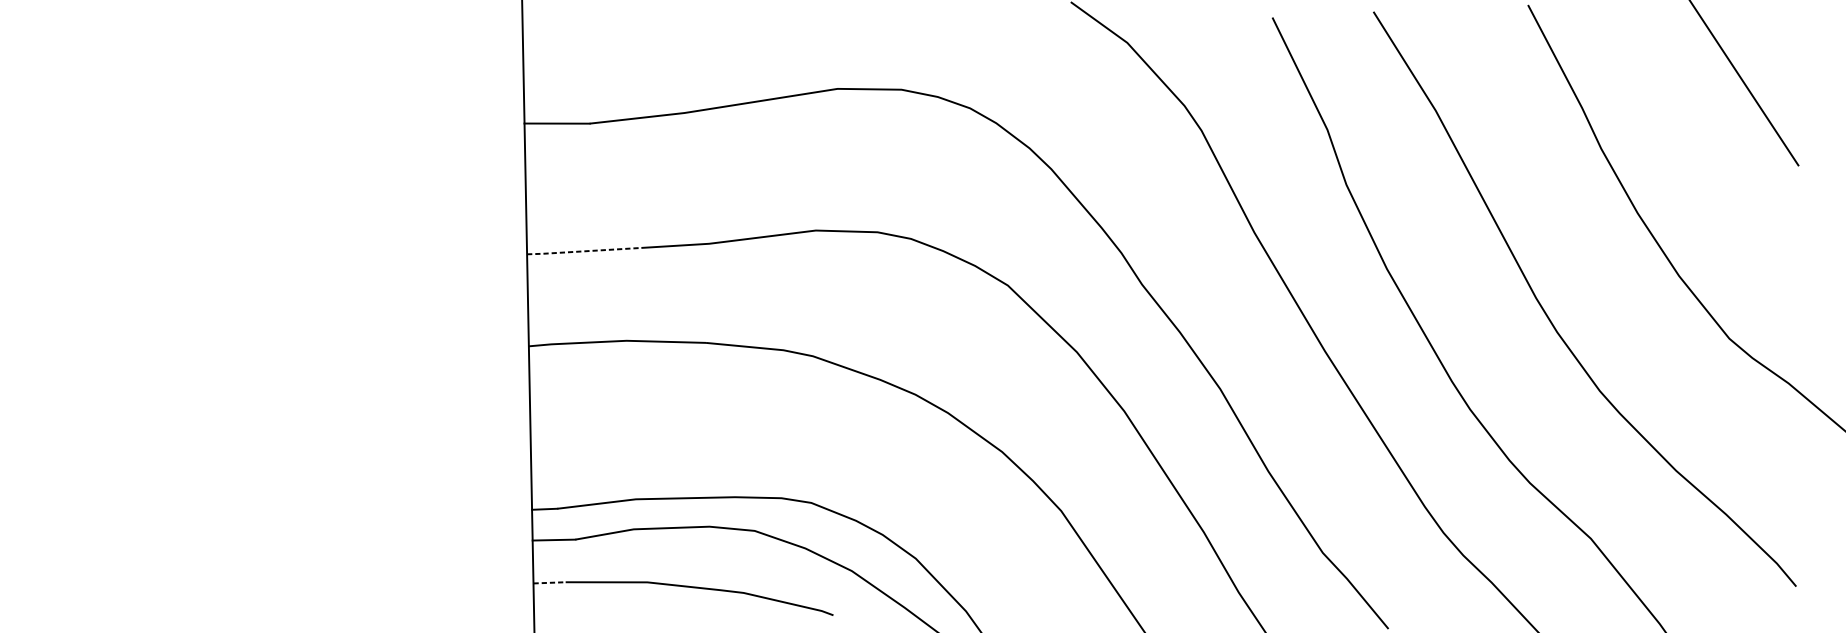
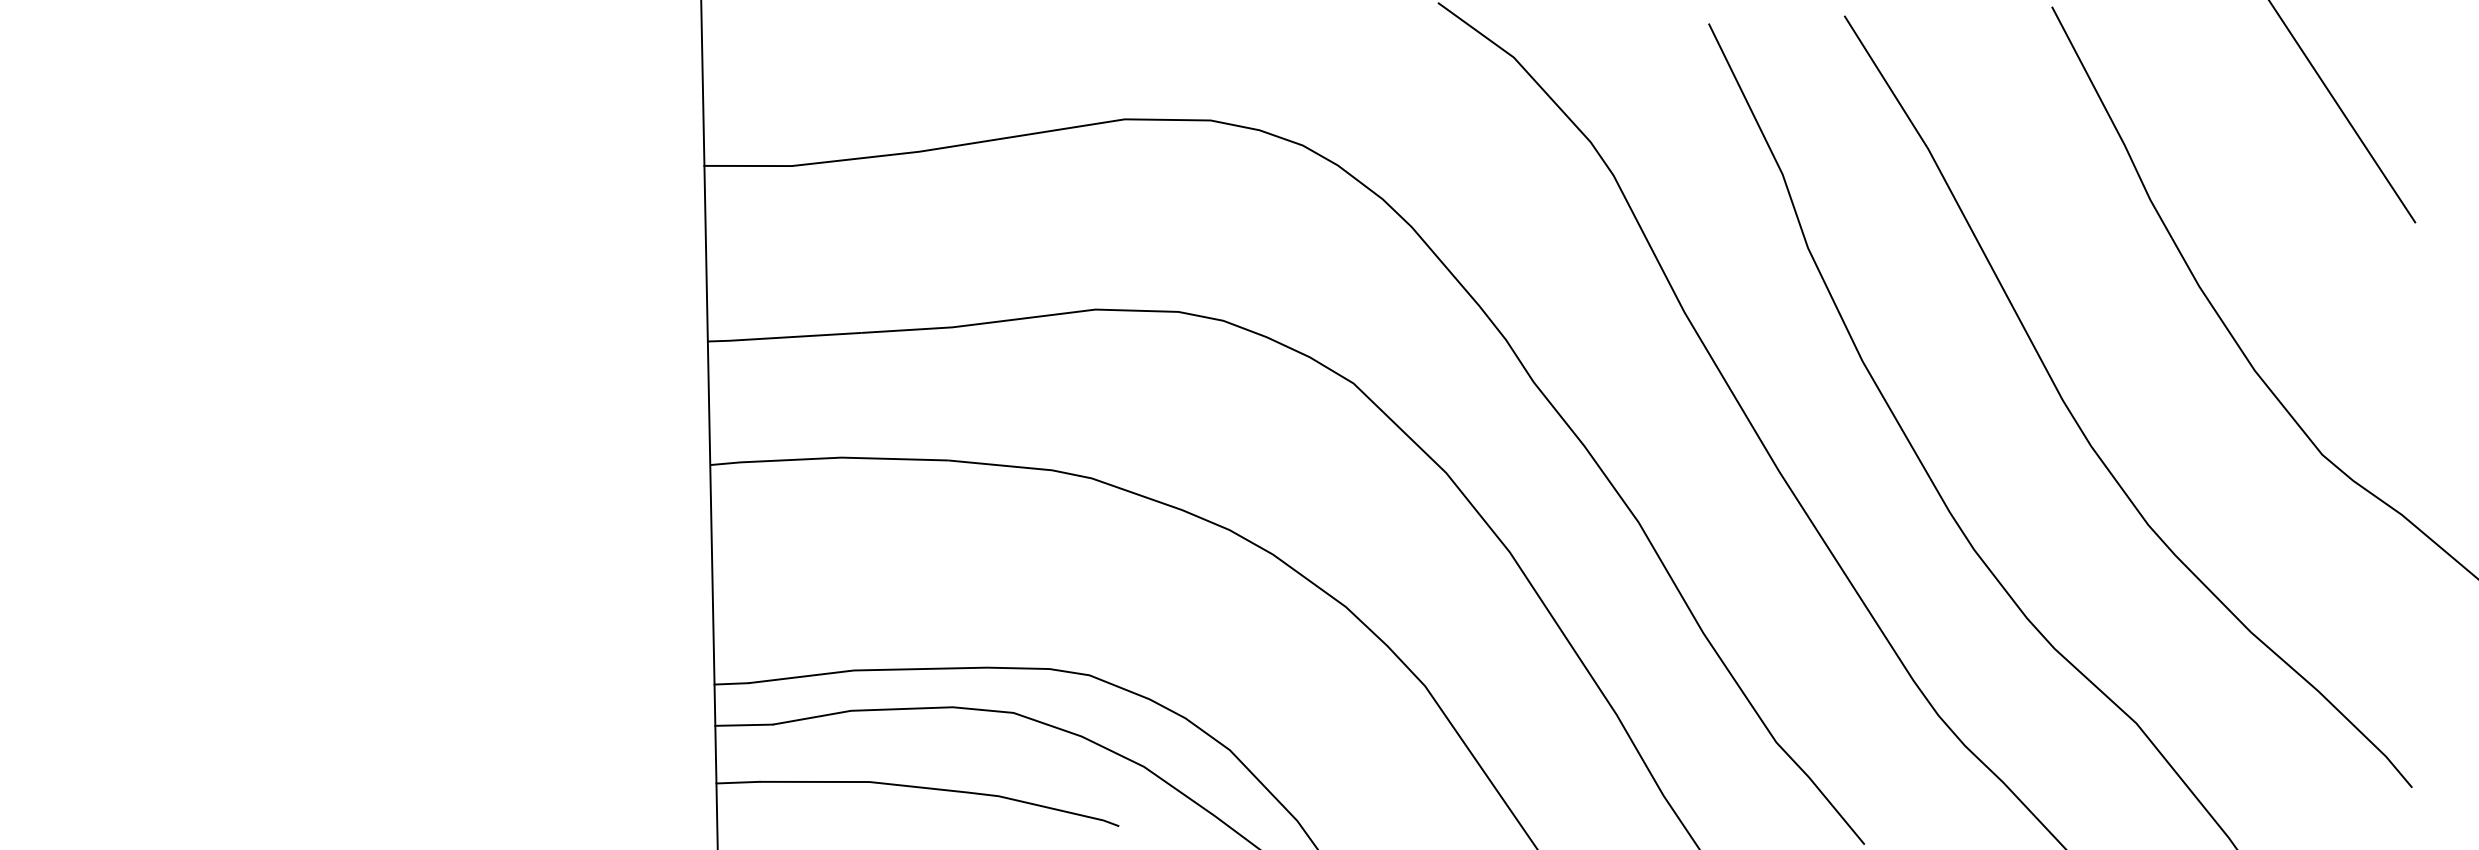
line: (584, 251) -> (784, 337), dashed -> solid
line: (549, 582) -> (738, 782), dashed -> solid

